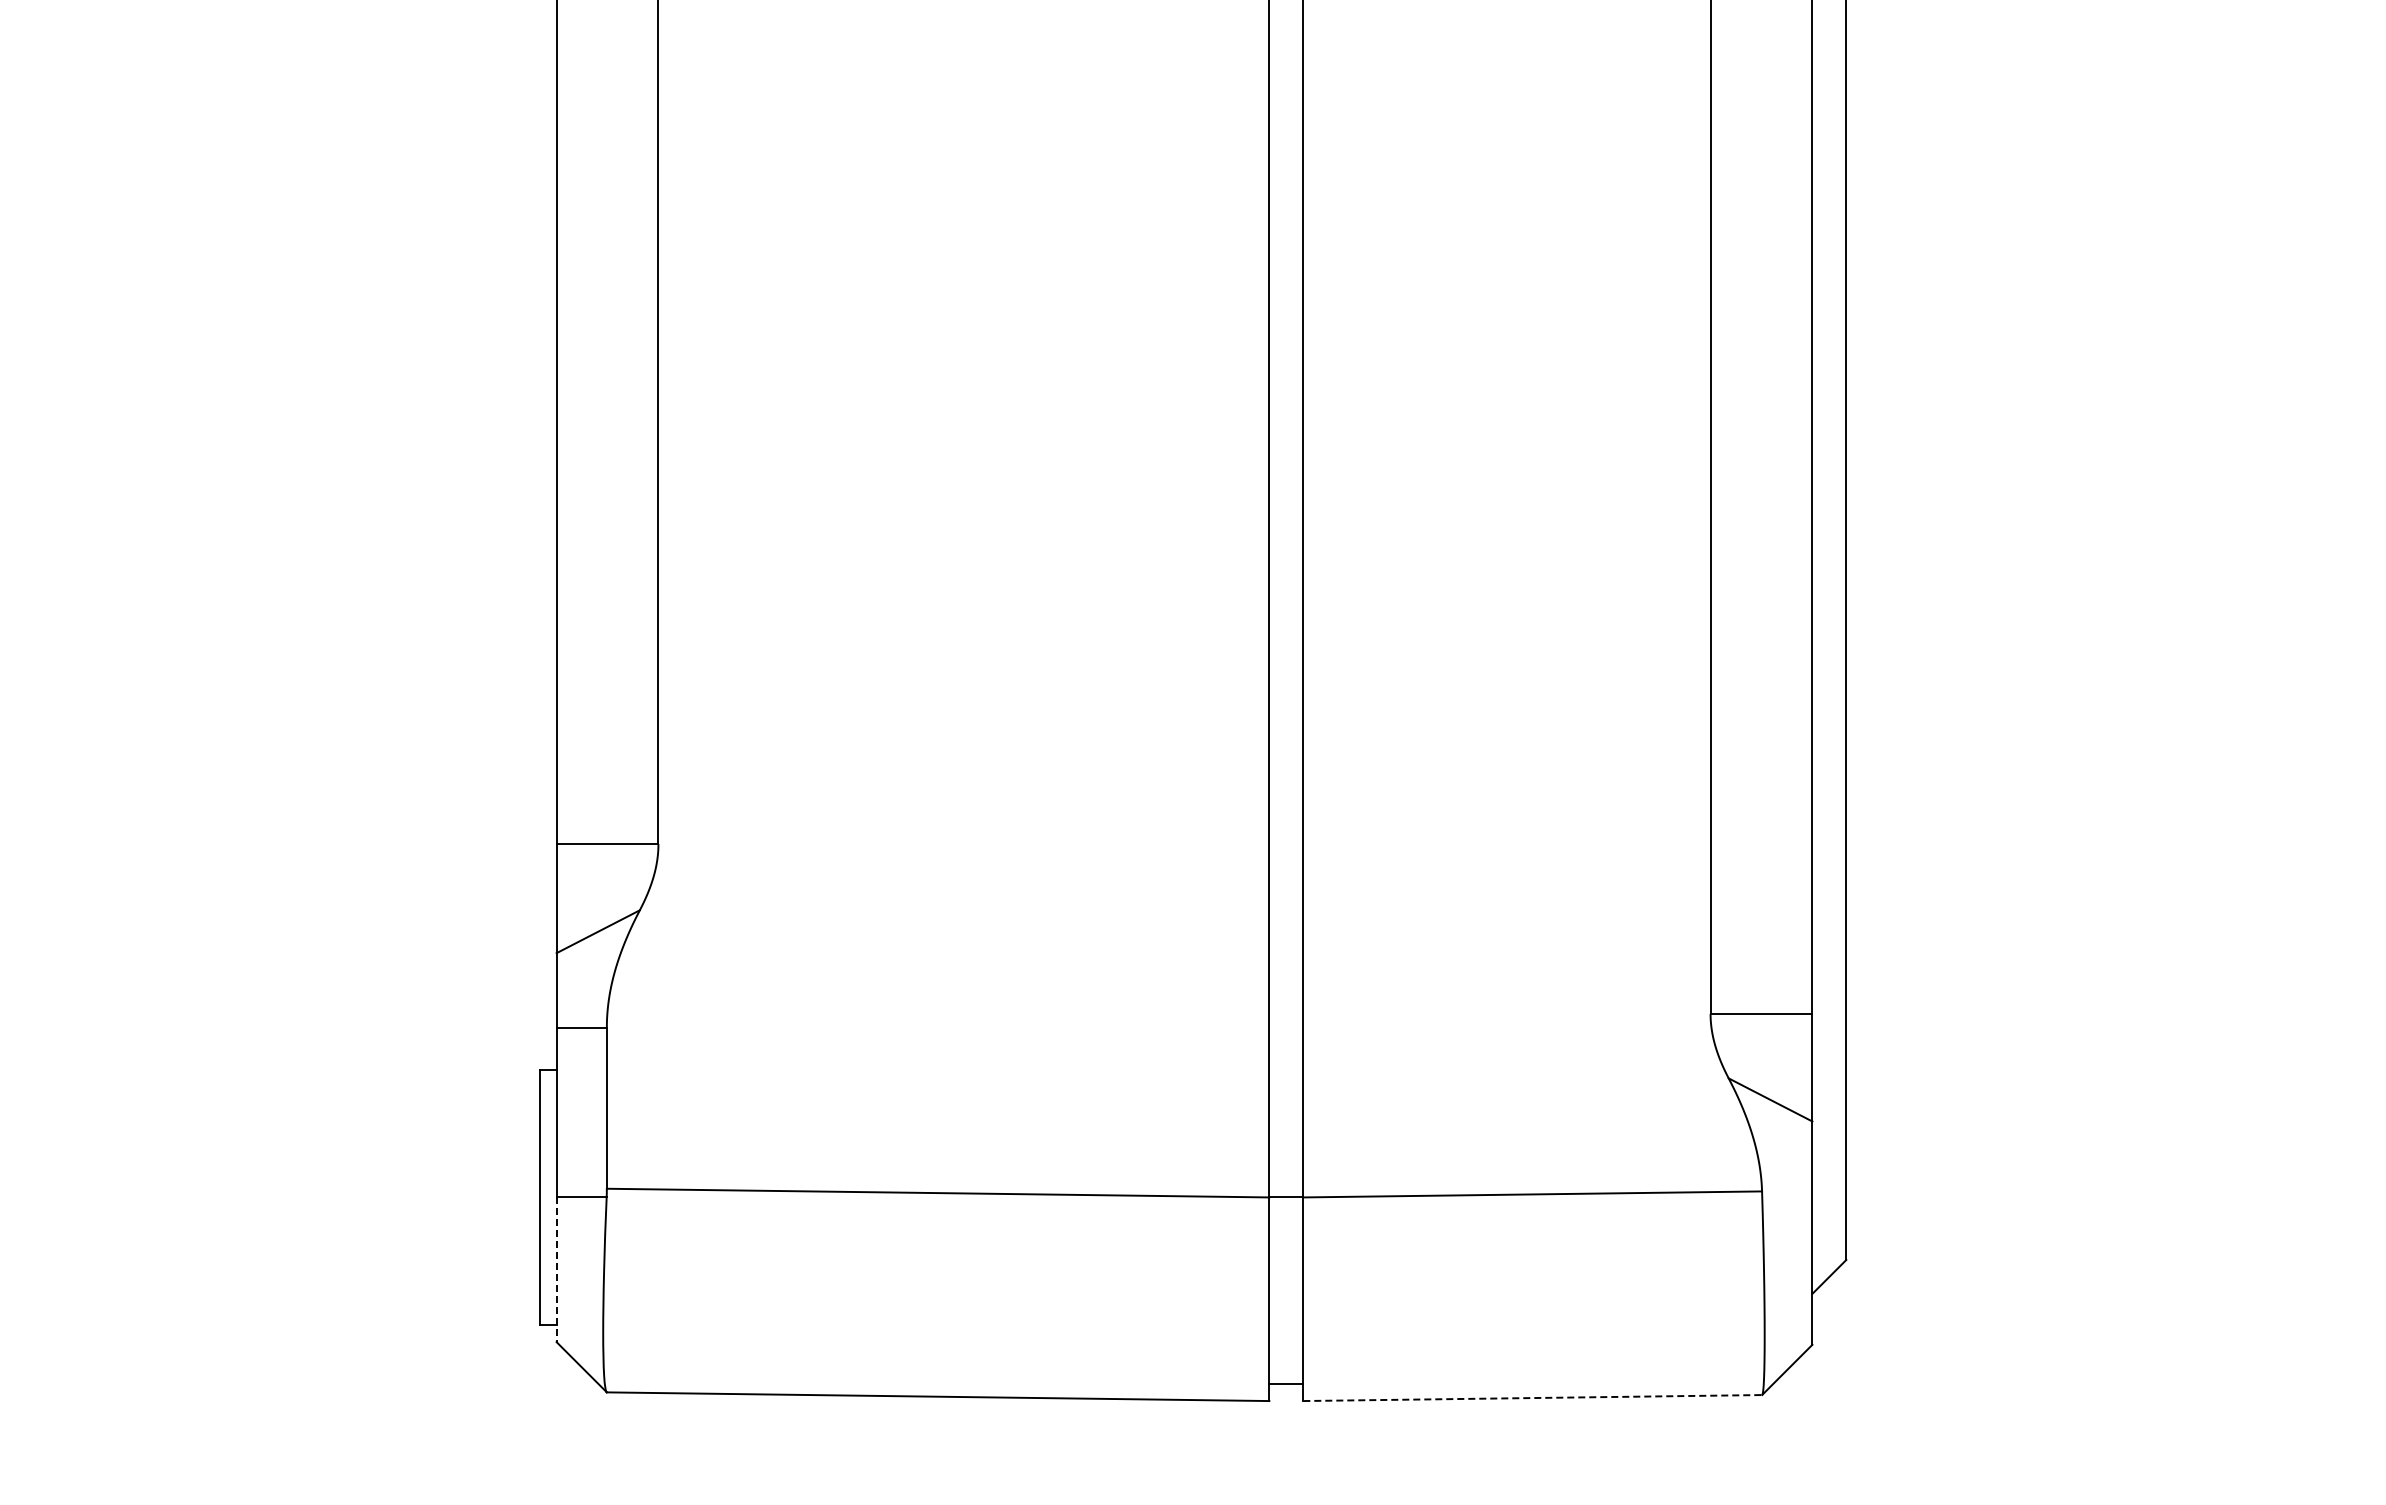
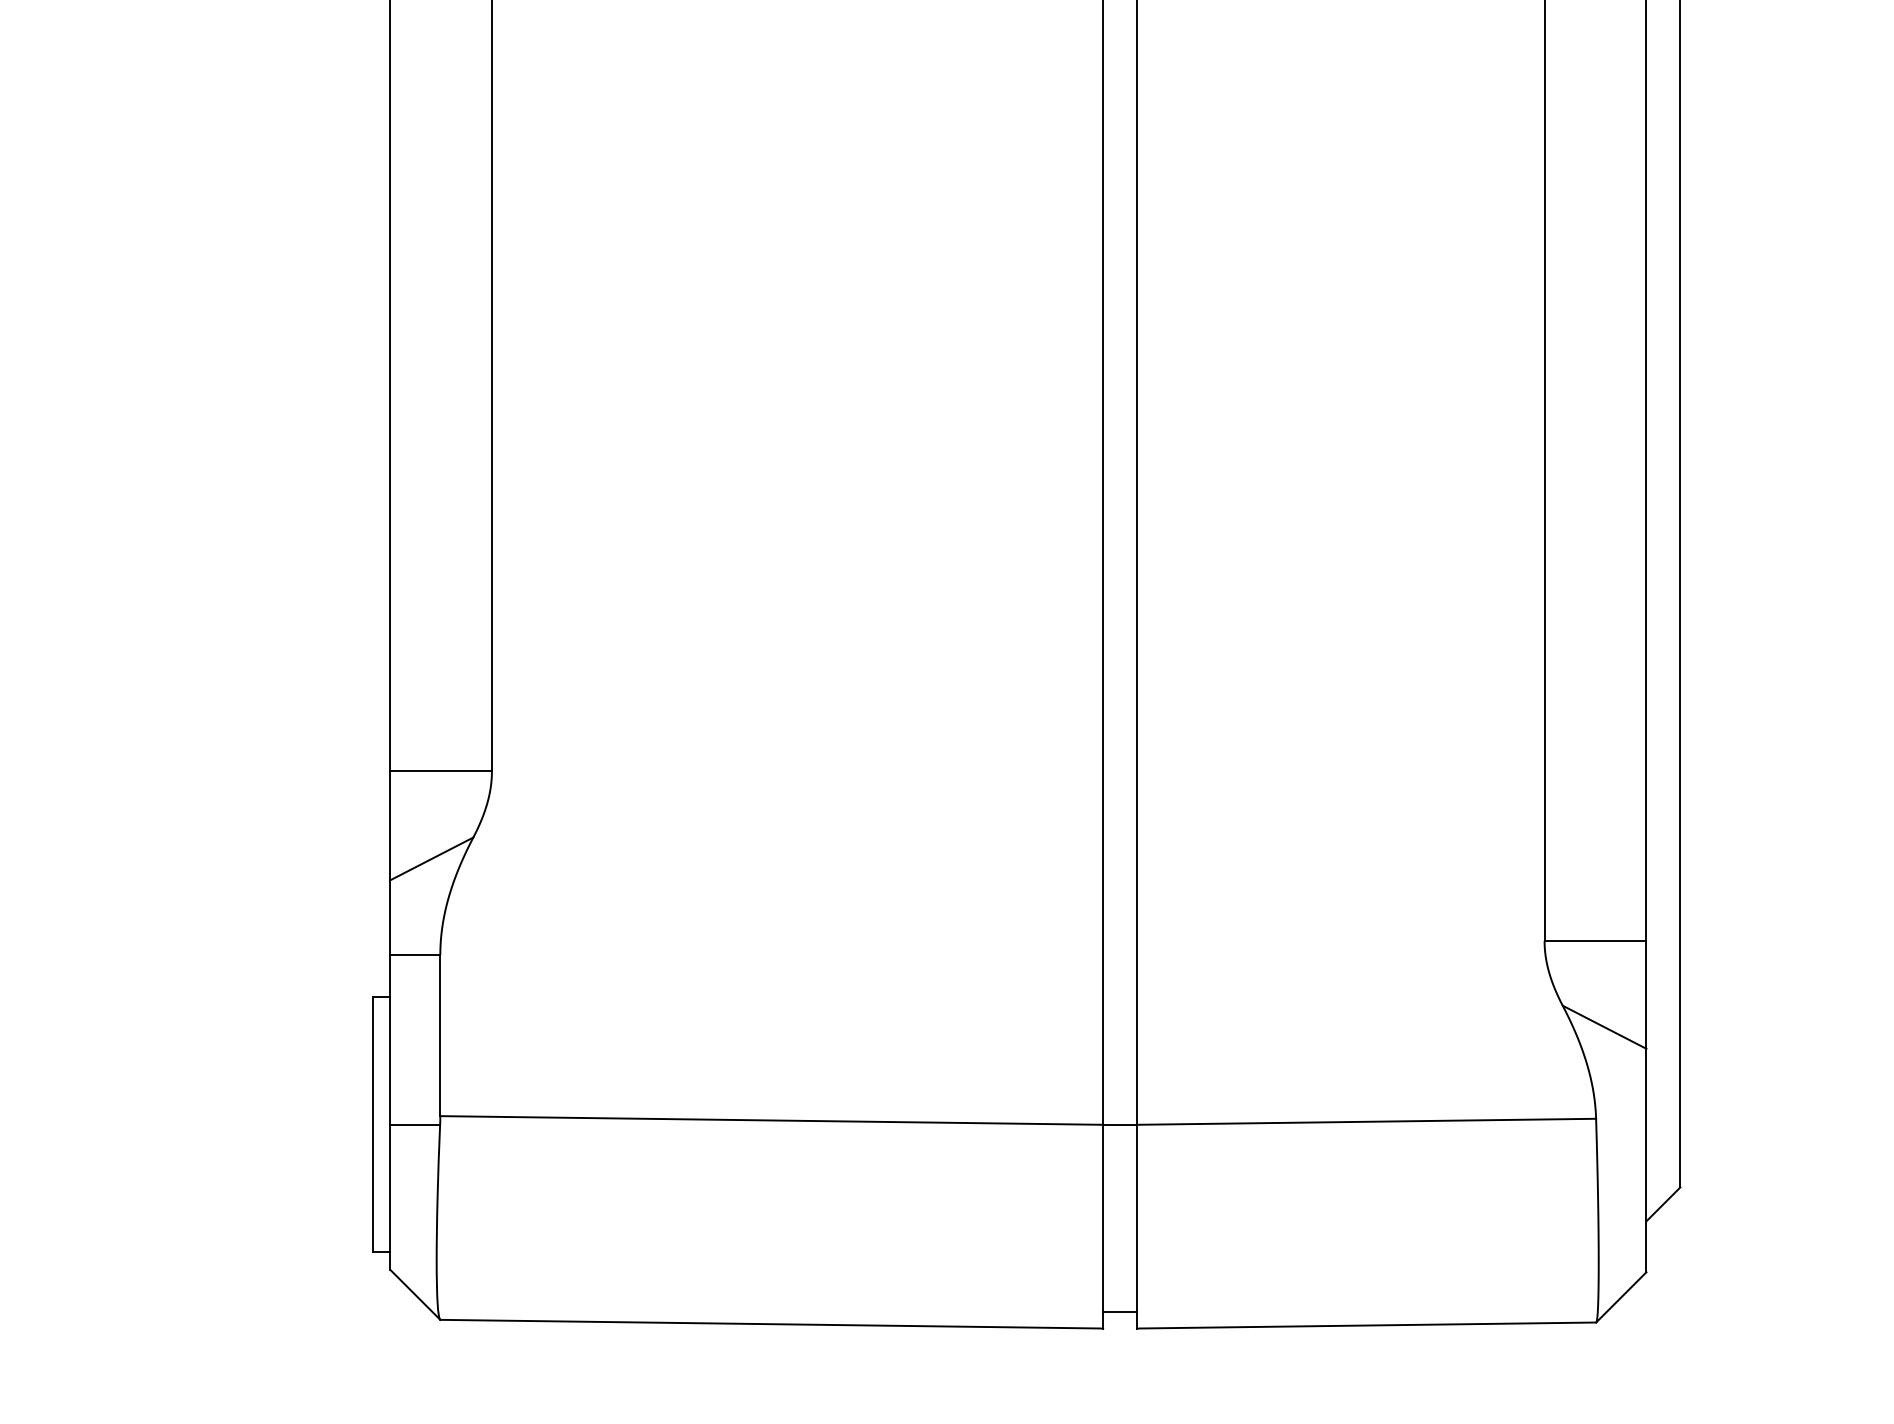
line: (556, 1270) -> (389, 1197), dashed -> solid
line: (1533, 1398) -> (1367, 1325), dashed -> solid

